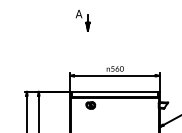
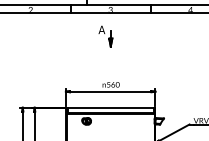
part: (82, 20) -> (105, 36), moved

